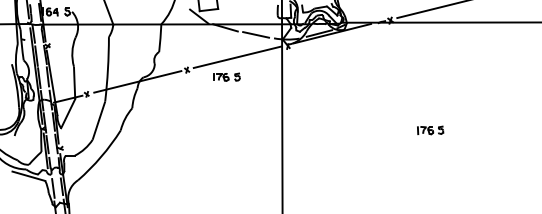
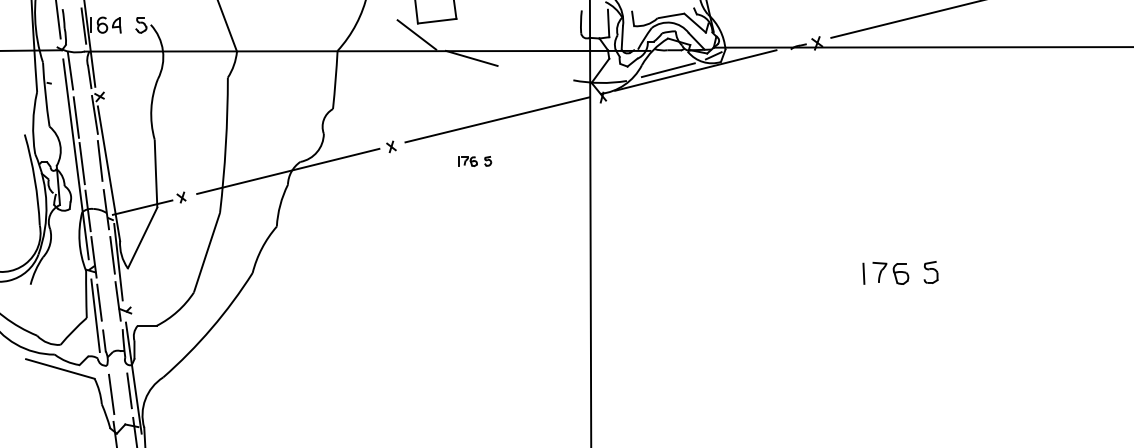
line: (256, 34) -> (536, 72), removed
part: (226, 76) -> (473, 160), size x0.6
part: (430, 130) -> (900, 273), size x1.4

